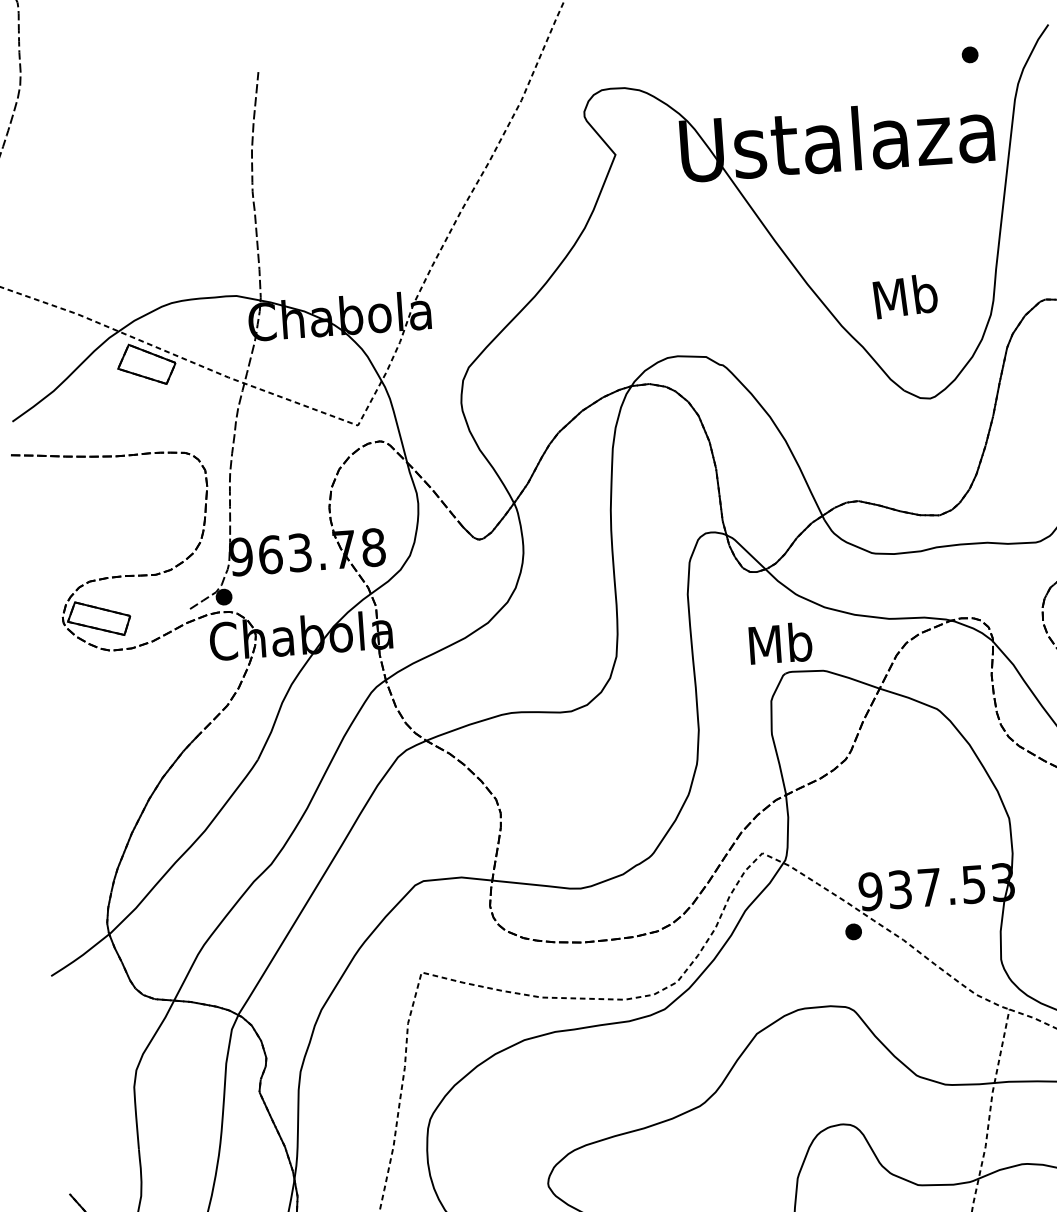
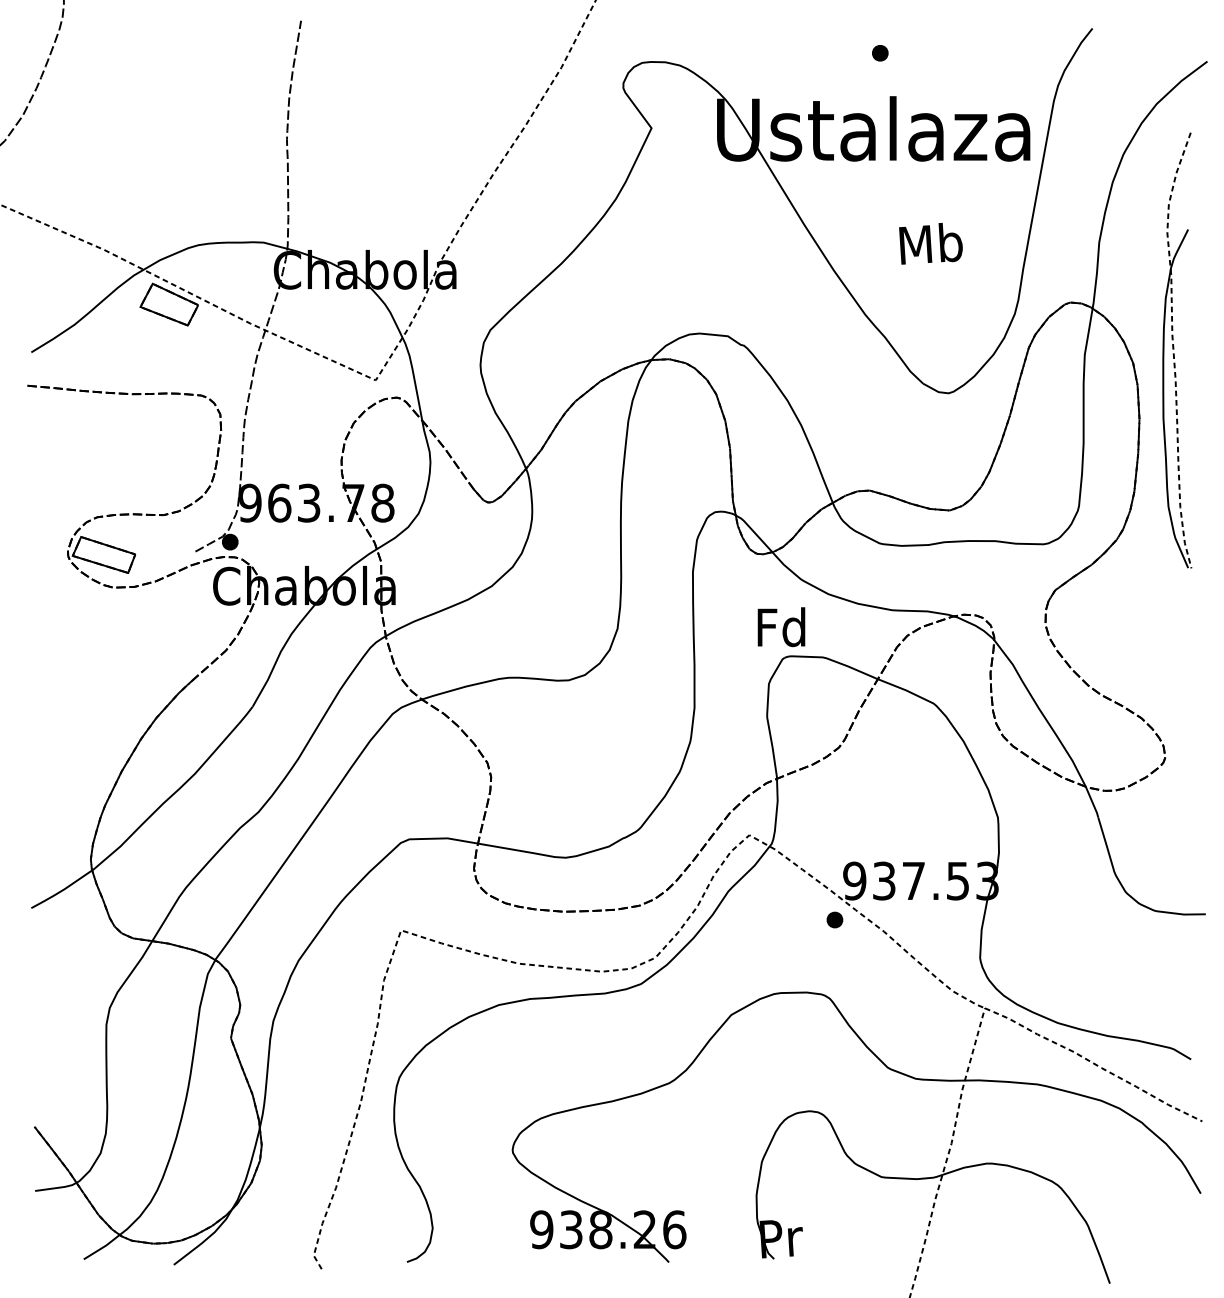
part: (970, 55) -> (880, 53), moved
text: (905, 296) -> (930, 243), moved
text: (780, 643) -> (782, 627), Mb -> Fd

